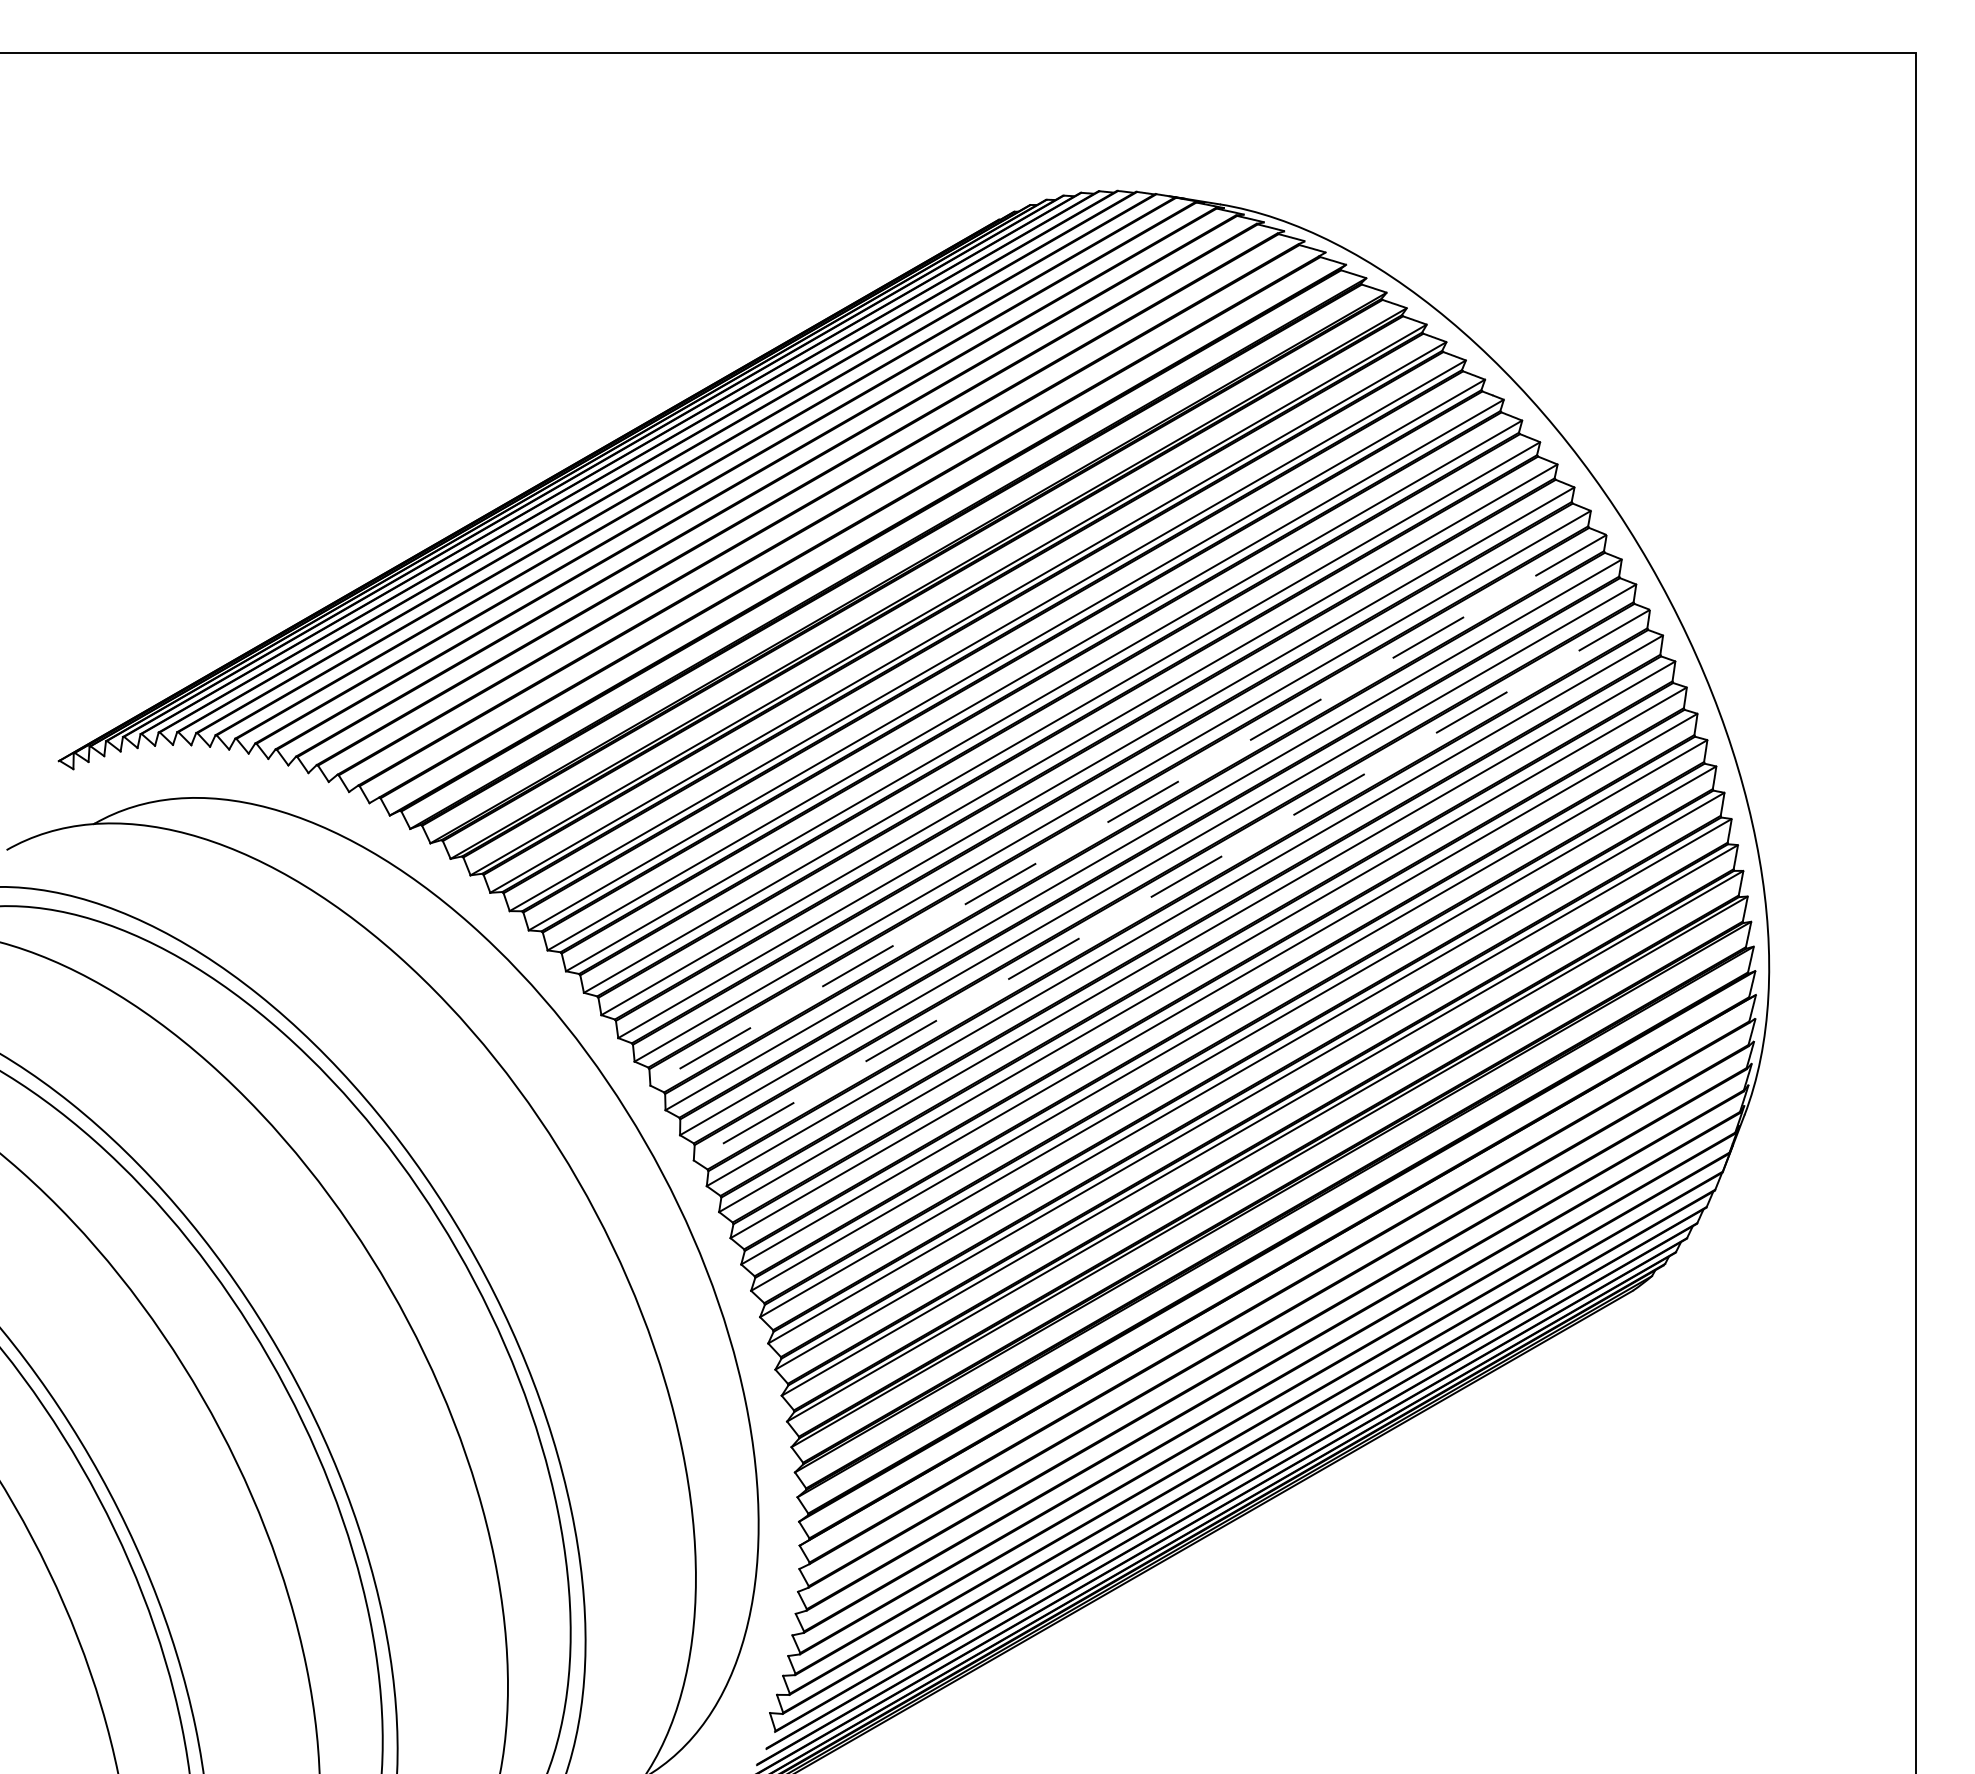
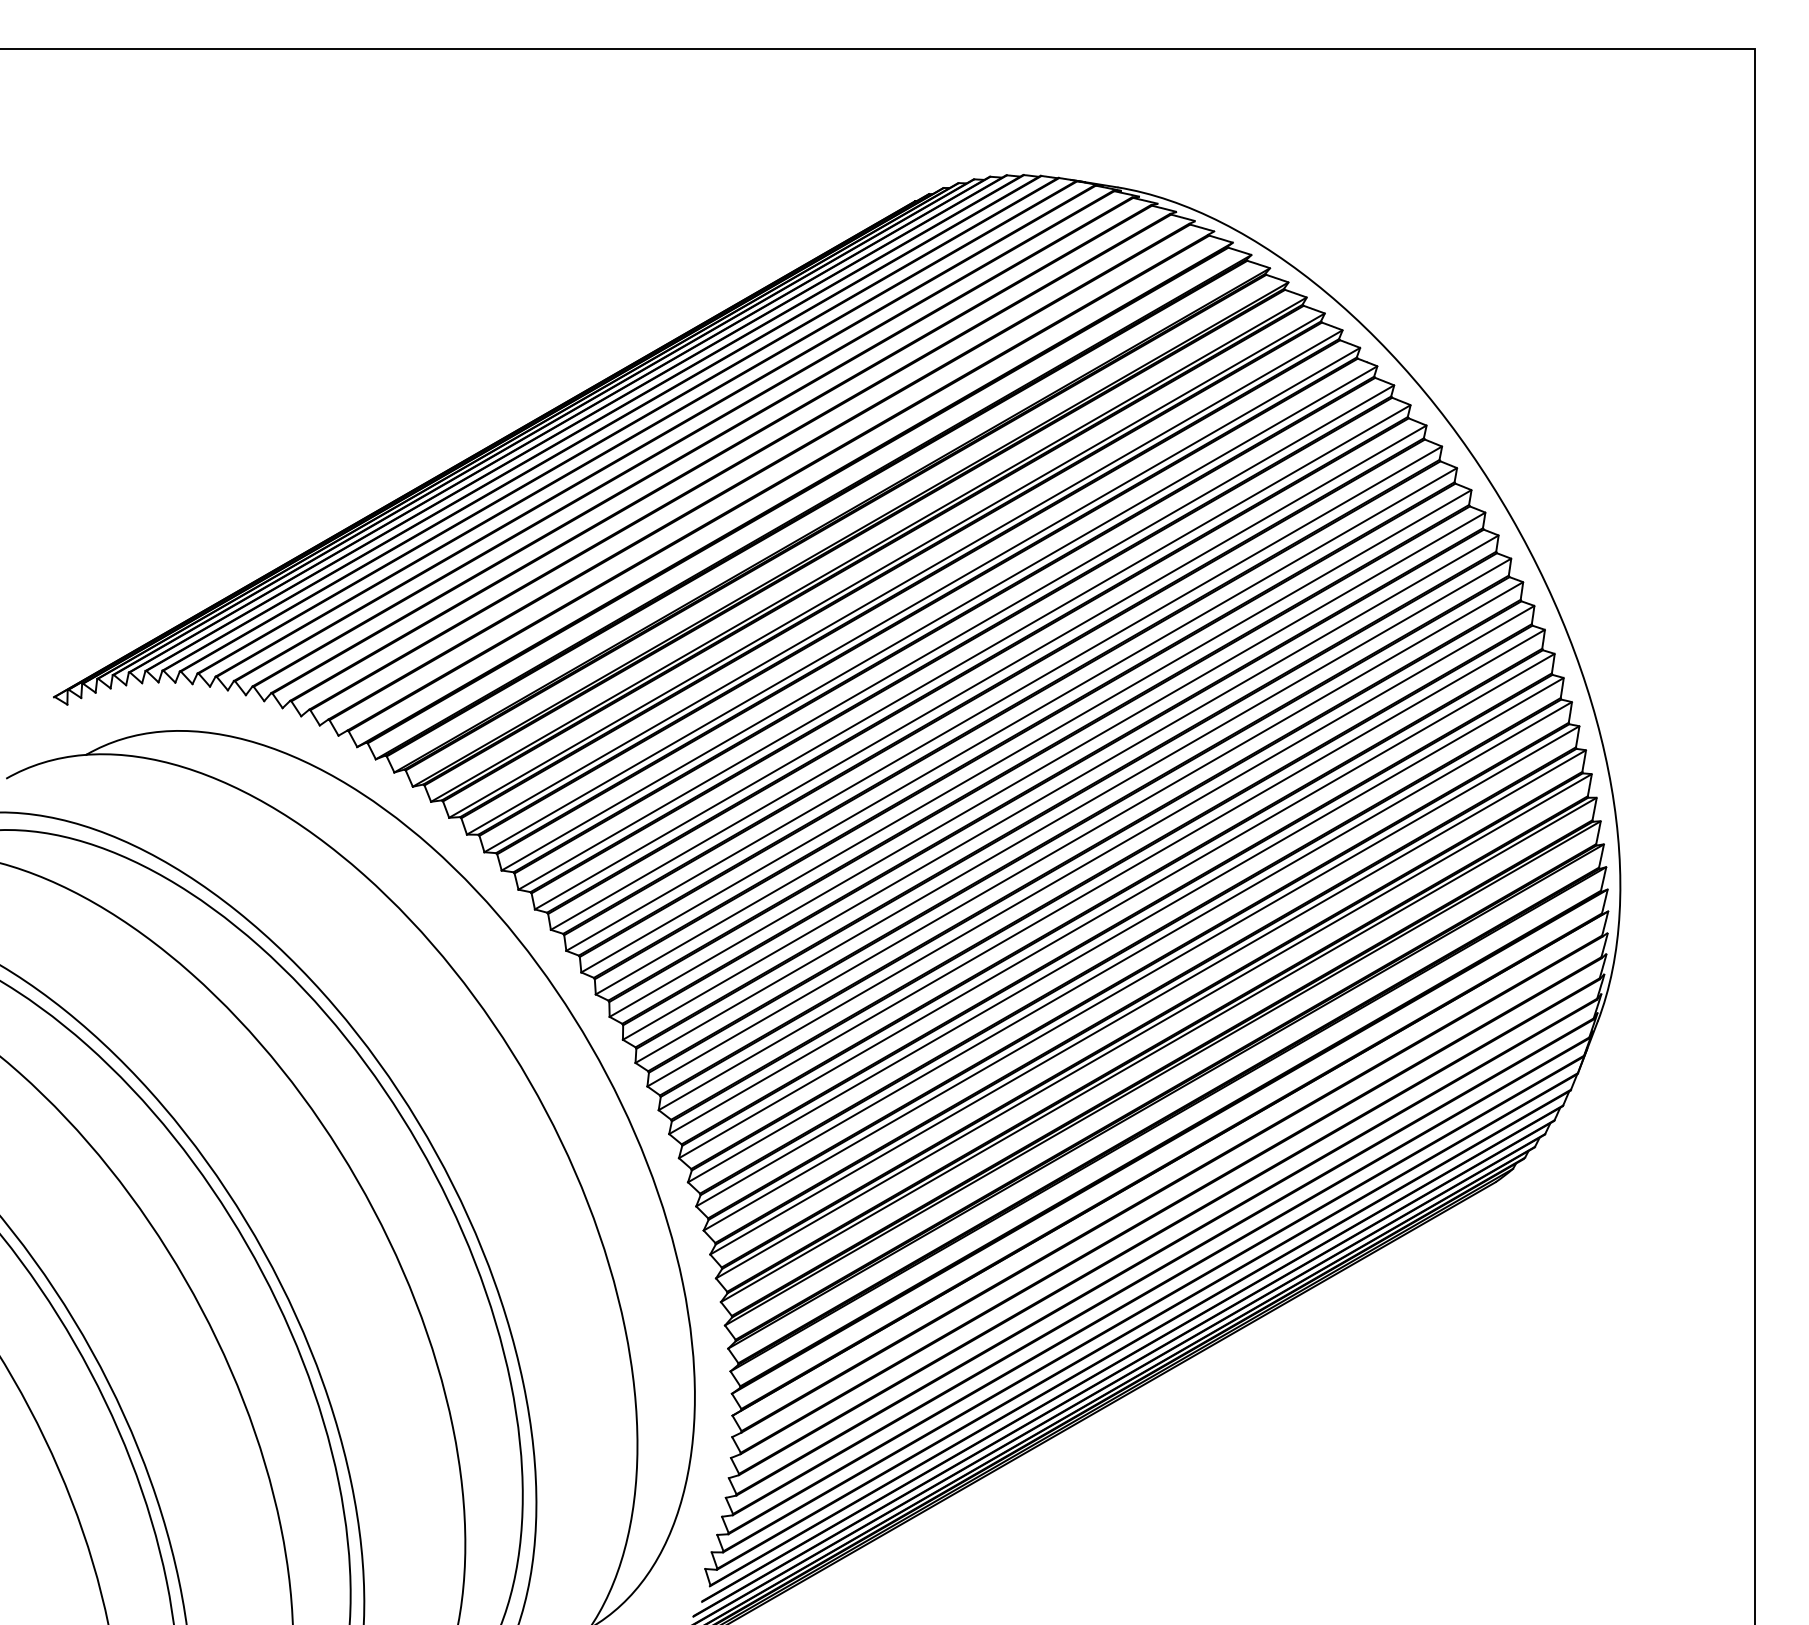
line: (1128, 810) -> (1033, 742), dashed -> solid
line: (1171, 885) -> (1073, 811), dashed -> solid

